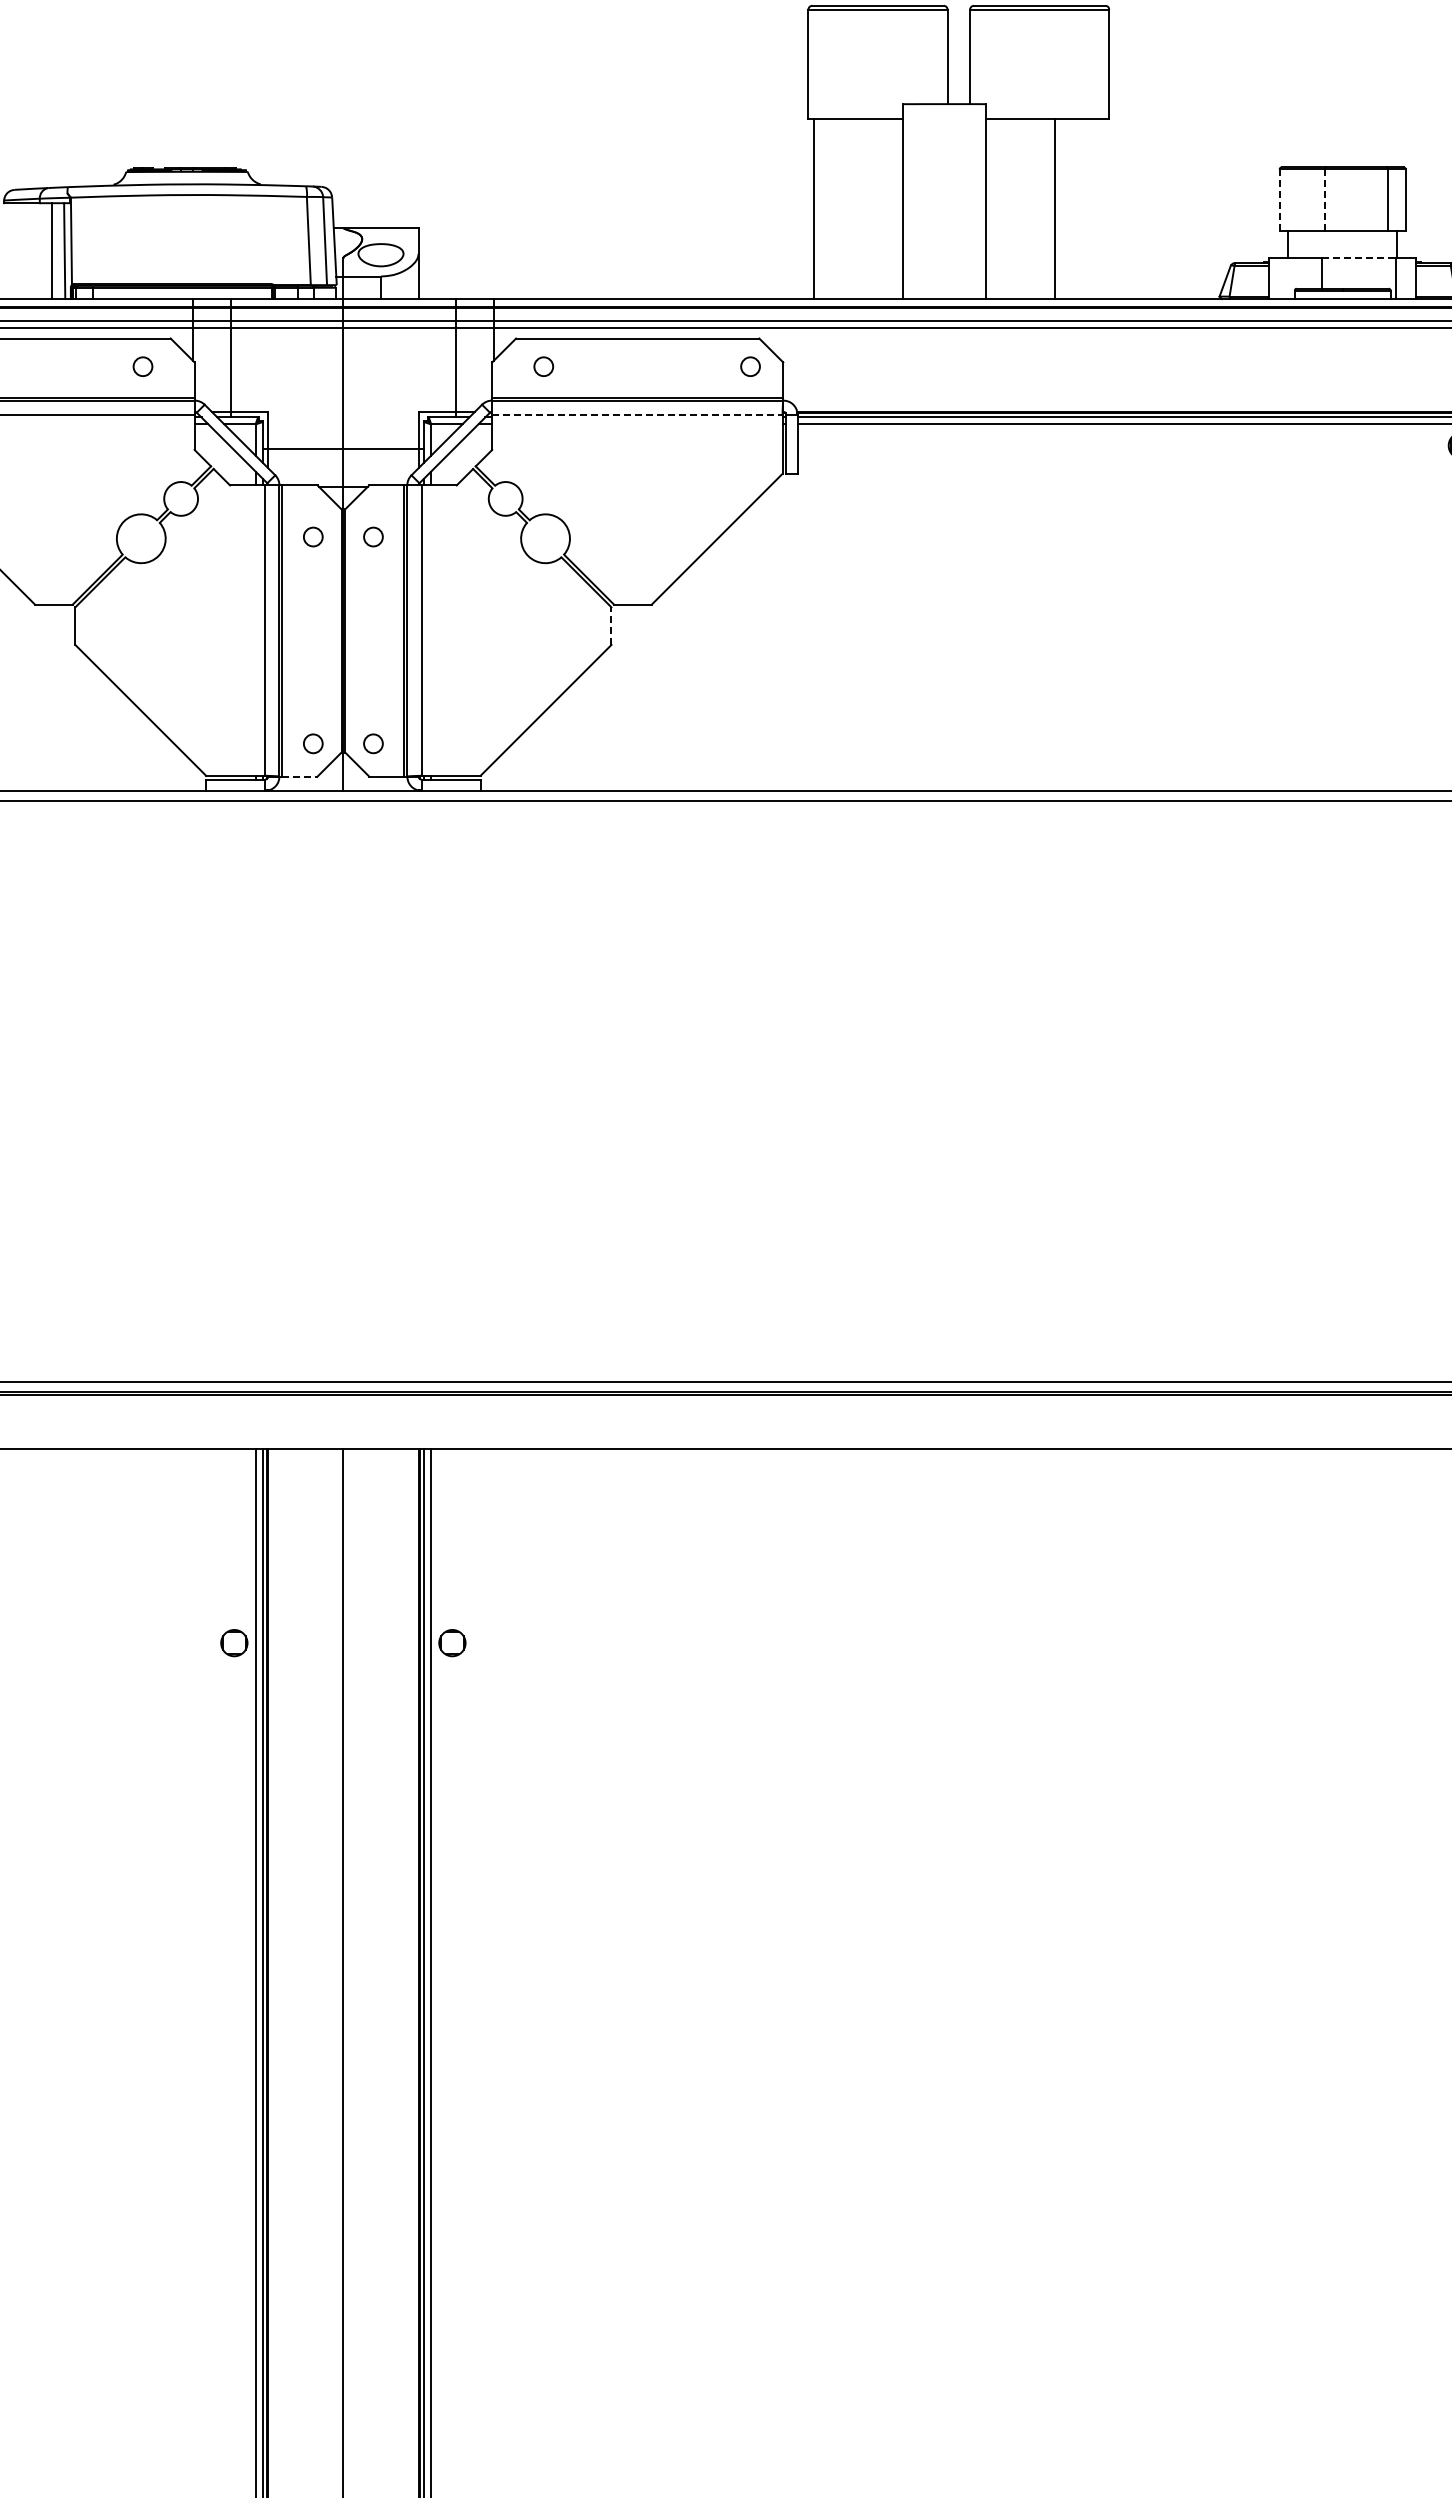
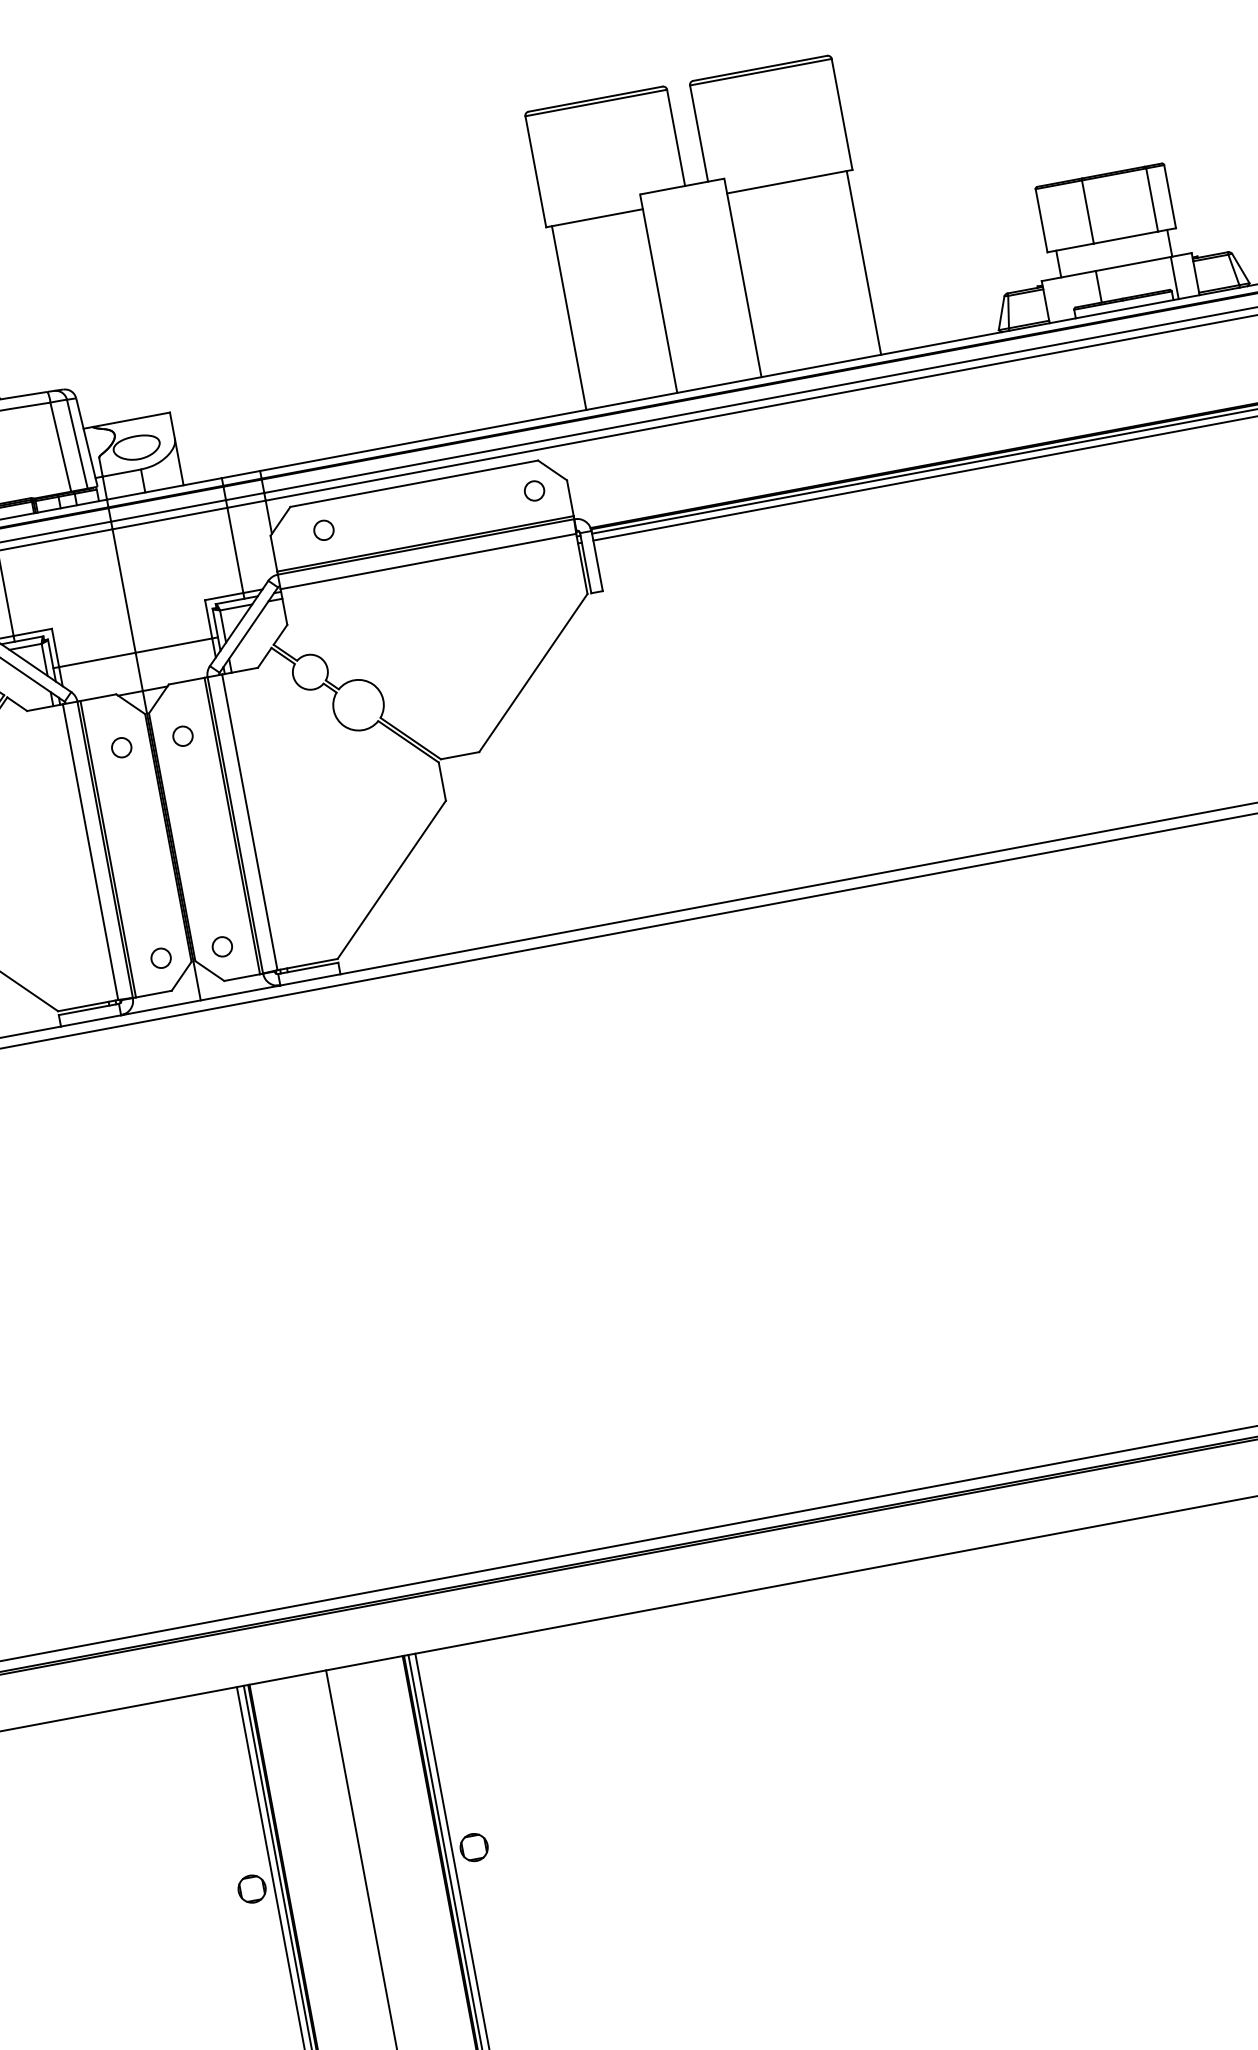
line: (1279, 199) -> (1041, 219), dashed -> solid
line: (1325, 199) -> (1088, 211), dashed -> solid
line: (1054, 208) -> (863, 262), moved
line: (1358, 257) -> (1132, 263), dashed -> solid
line: (637, 414) -> (428, 561), dashed -> solid
line: (611, 626) -> (442, 781), dashed -> solid
line: (300, 776) -> (154, 994), dashed -> solid

